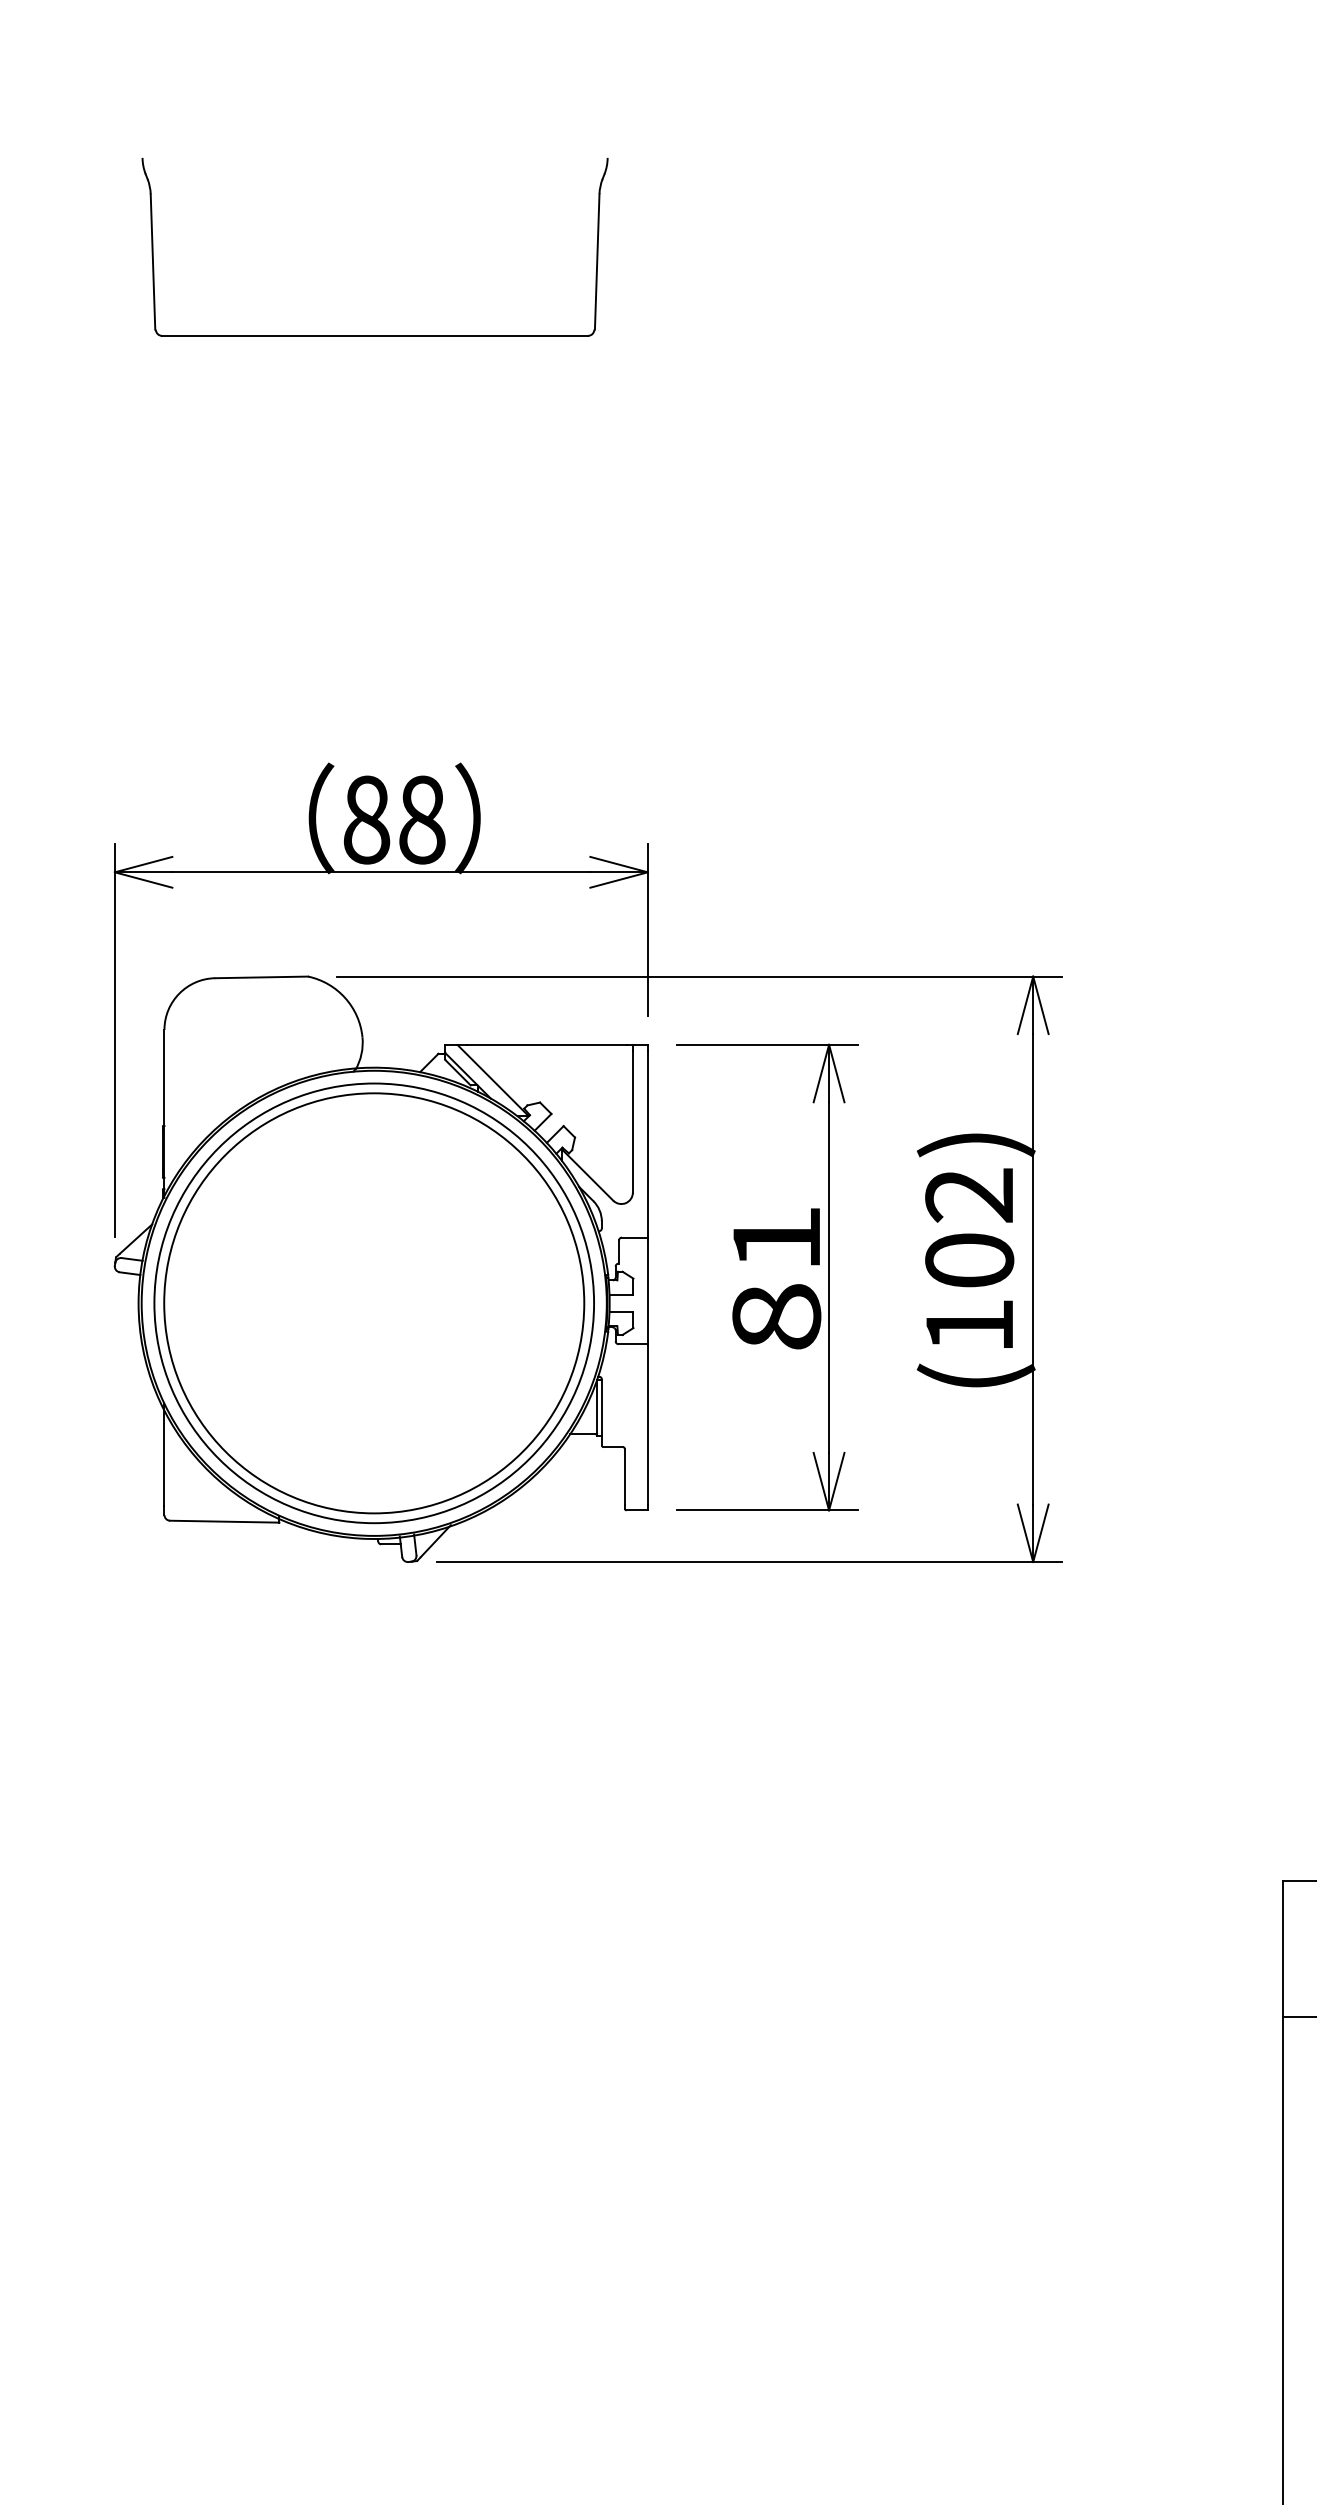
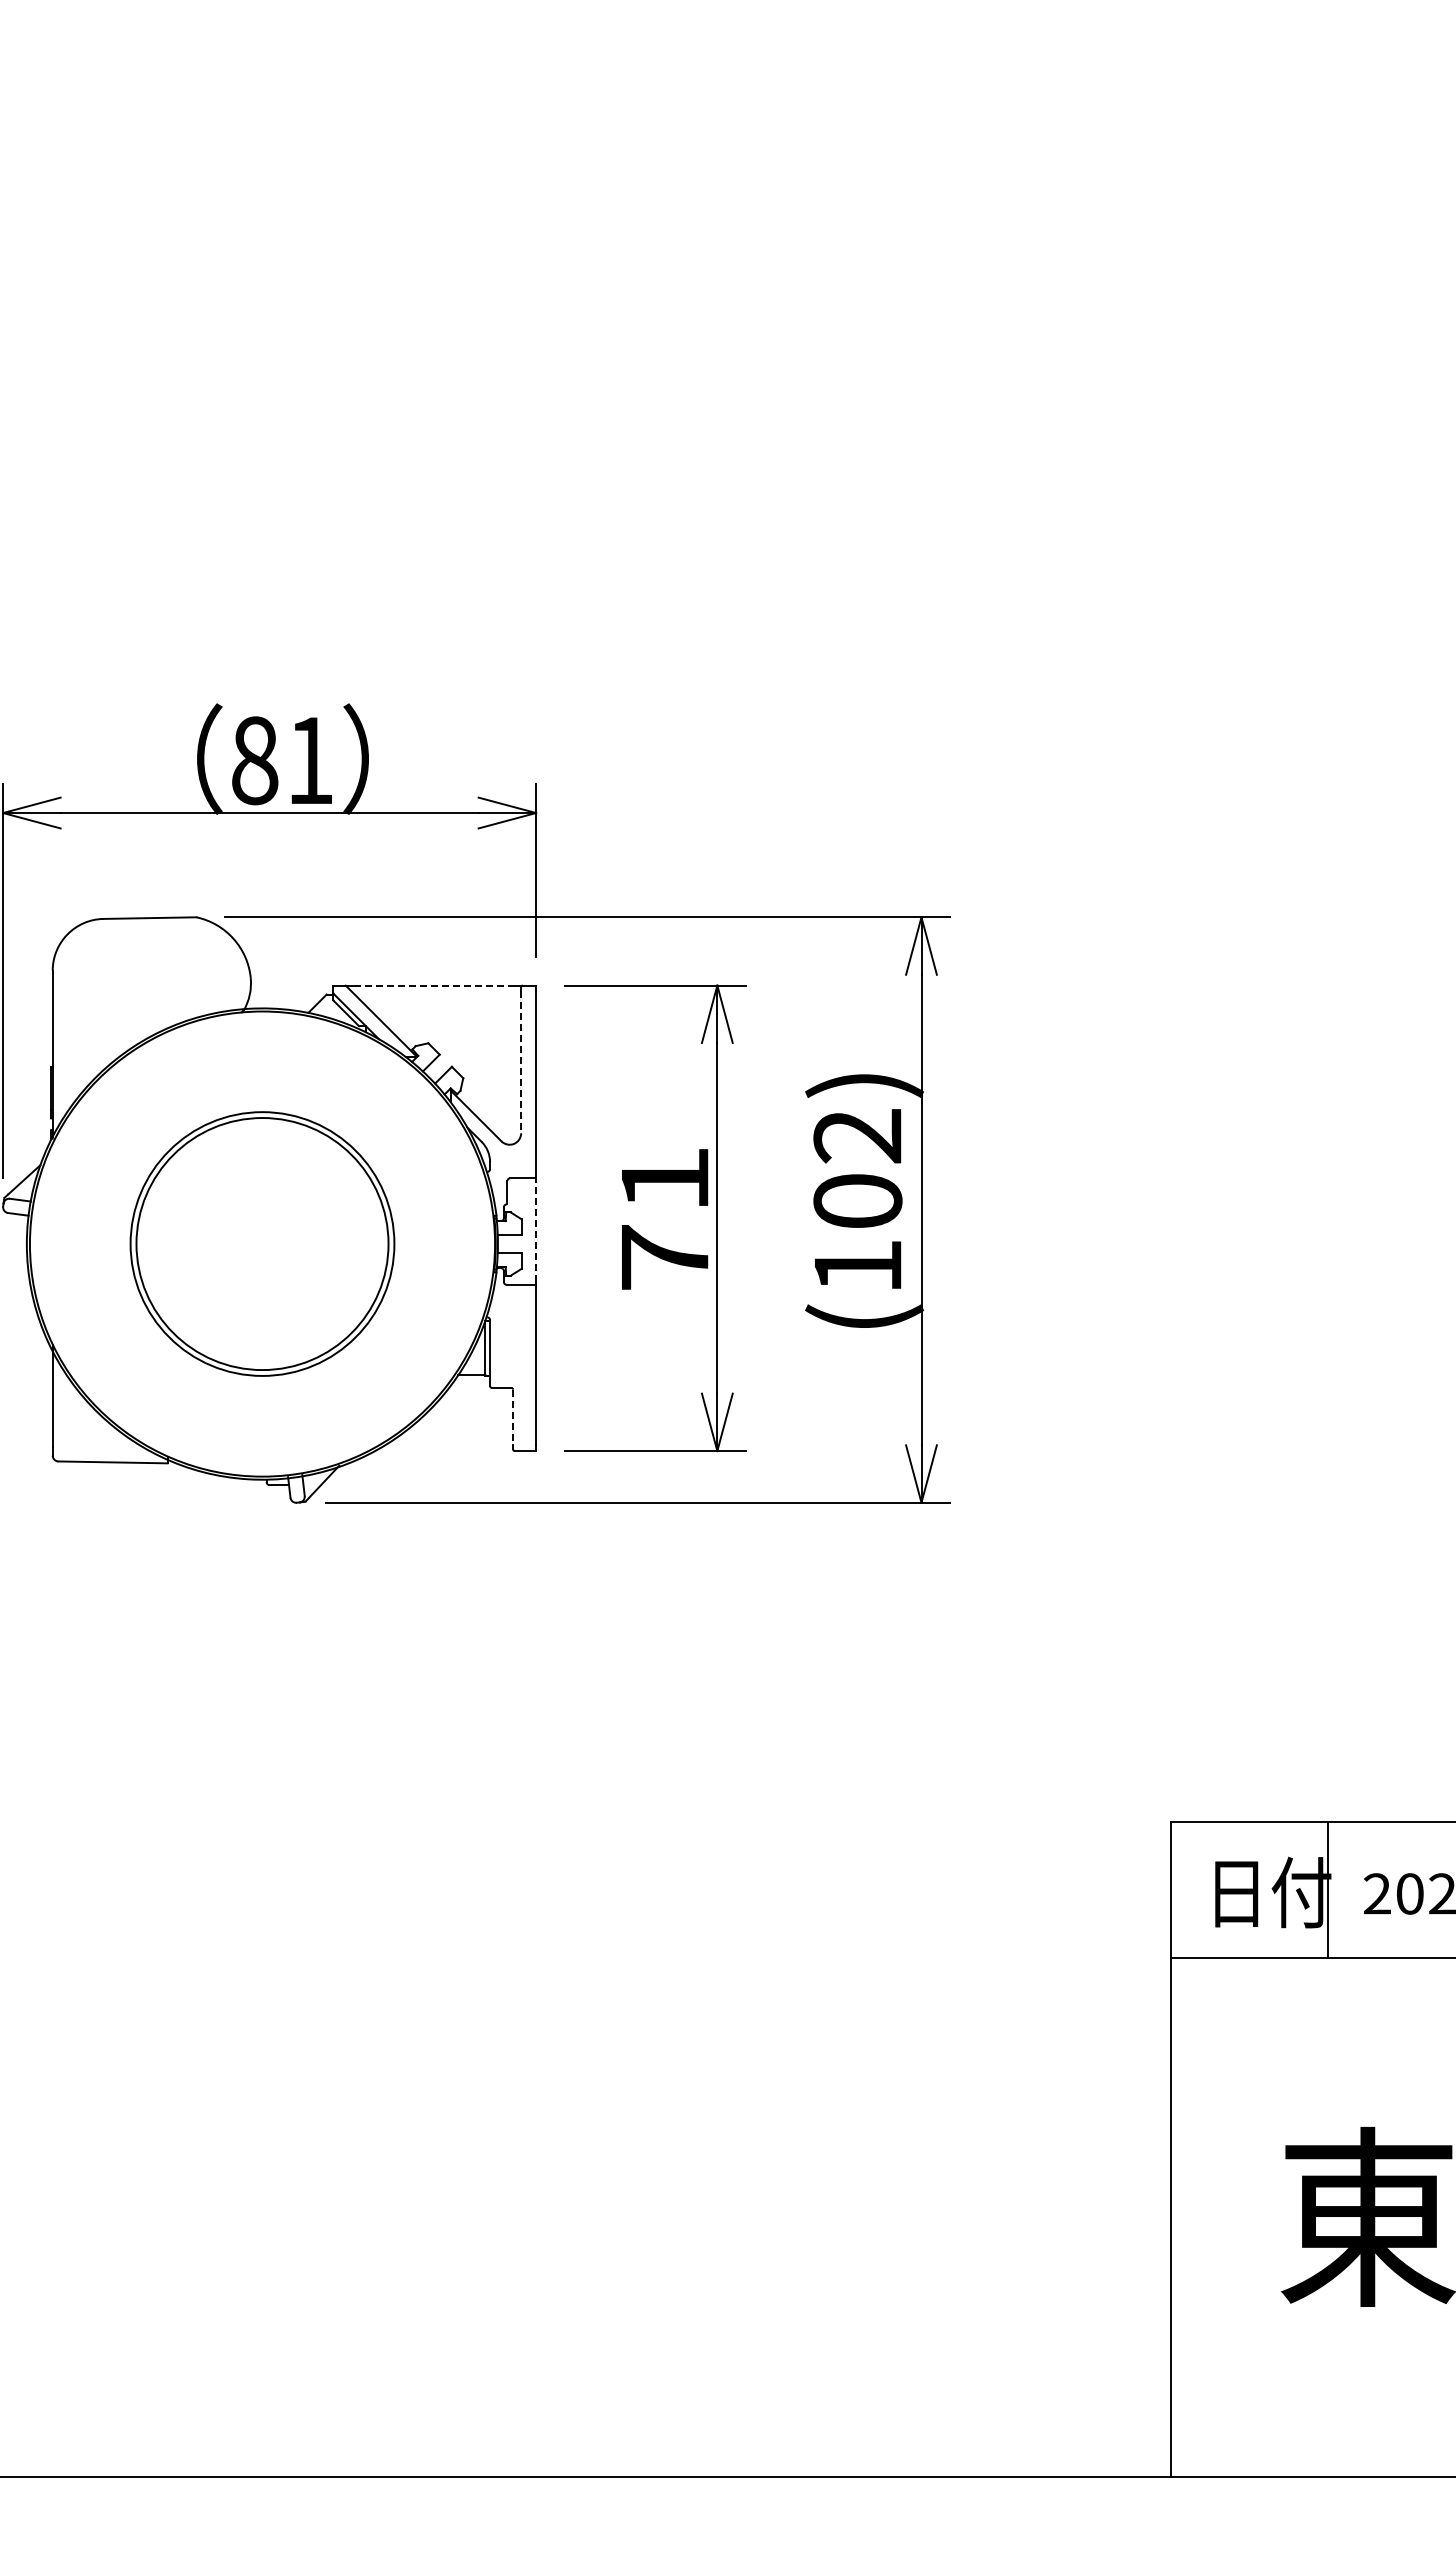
part: (375, 335) -> (263, 276), removed
text: (422, 819) -> (310, 760), 88 -> 81
line: (547, 1044) -> (435, 985), solid -> dashed
line: (633, 1121) -> (521, 1062), solid -> dashed
line: (648, 1290) -> (536, 1231), solid -> dashed
part: (374, 1302) -> (262, 1243), size x0.6
text: (776, 1316) -> (664, 1257), 81 -> 71
line: (625, 1476) -> (513, 1417), solid -> dashed

